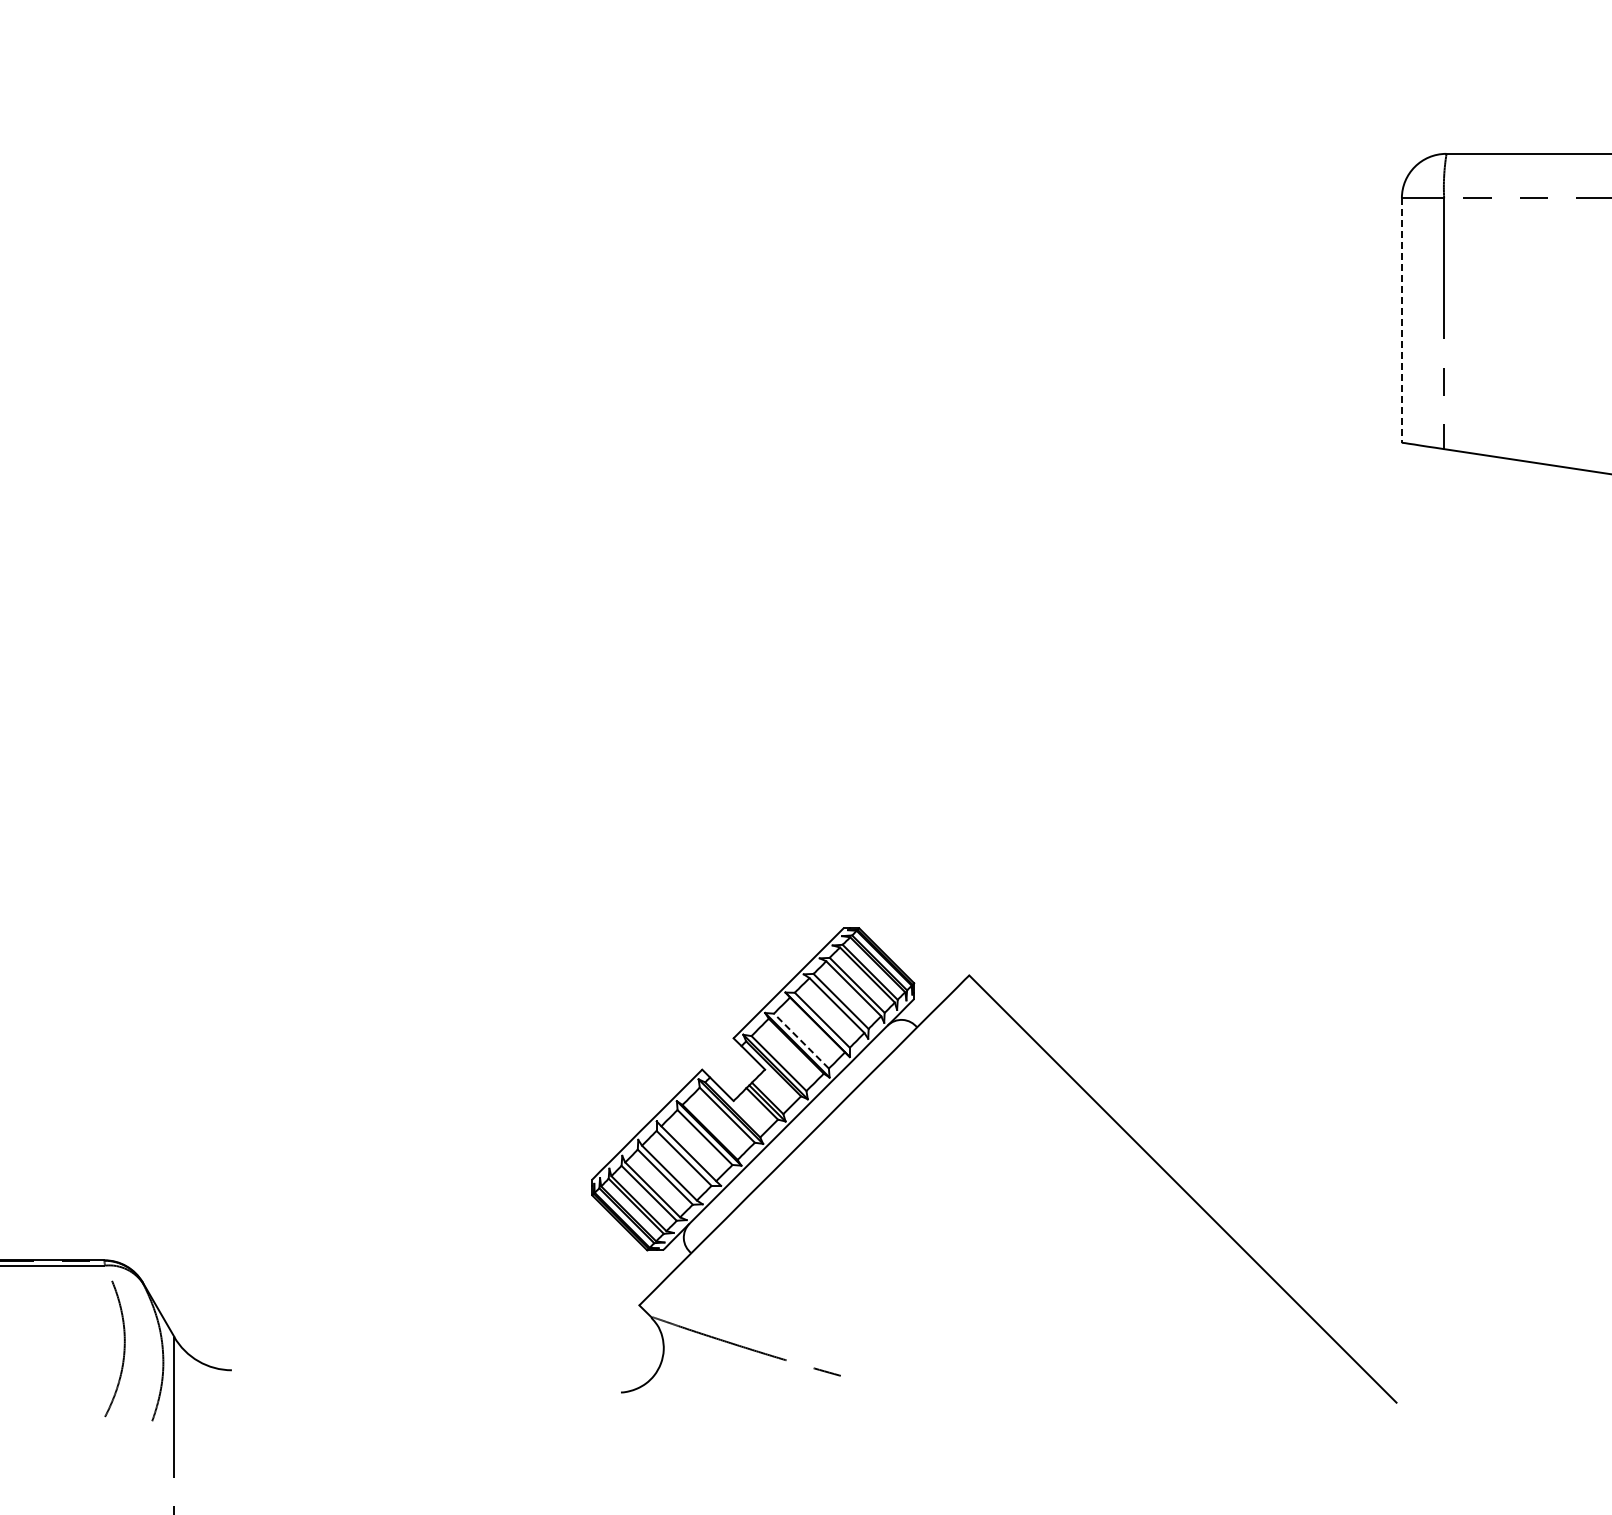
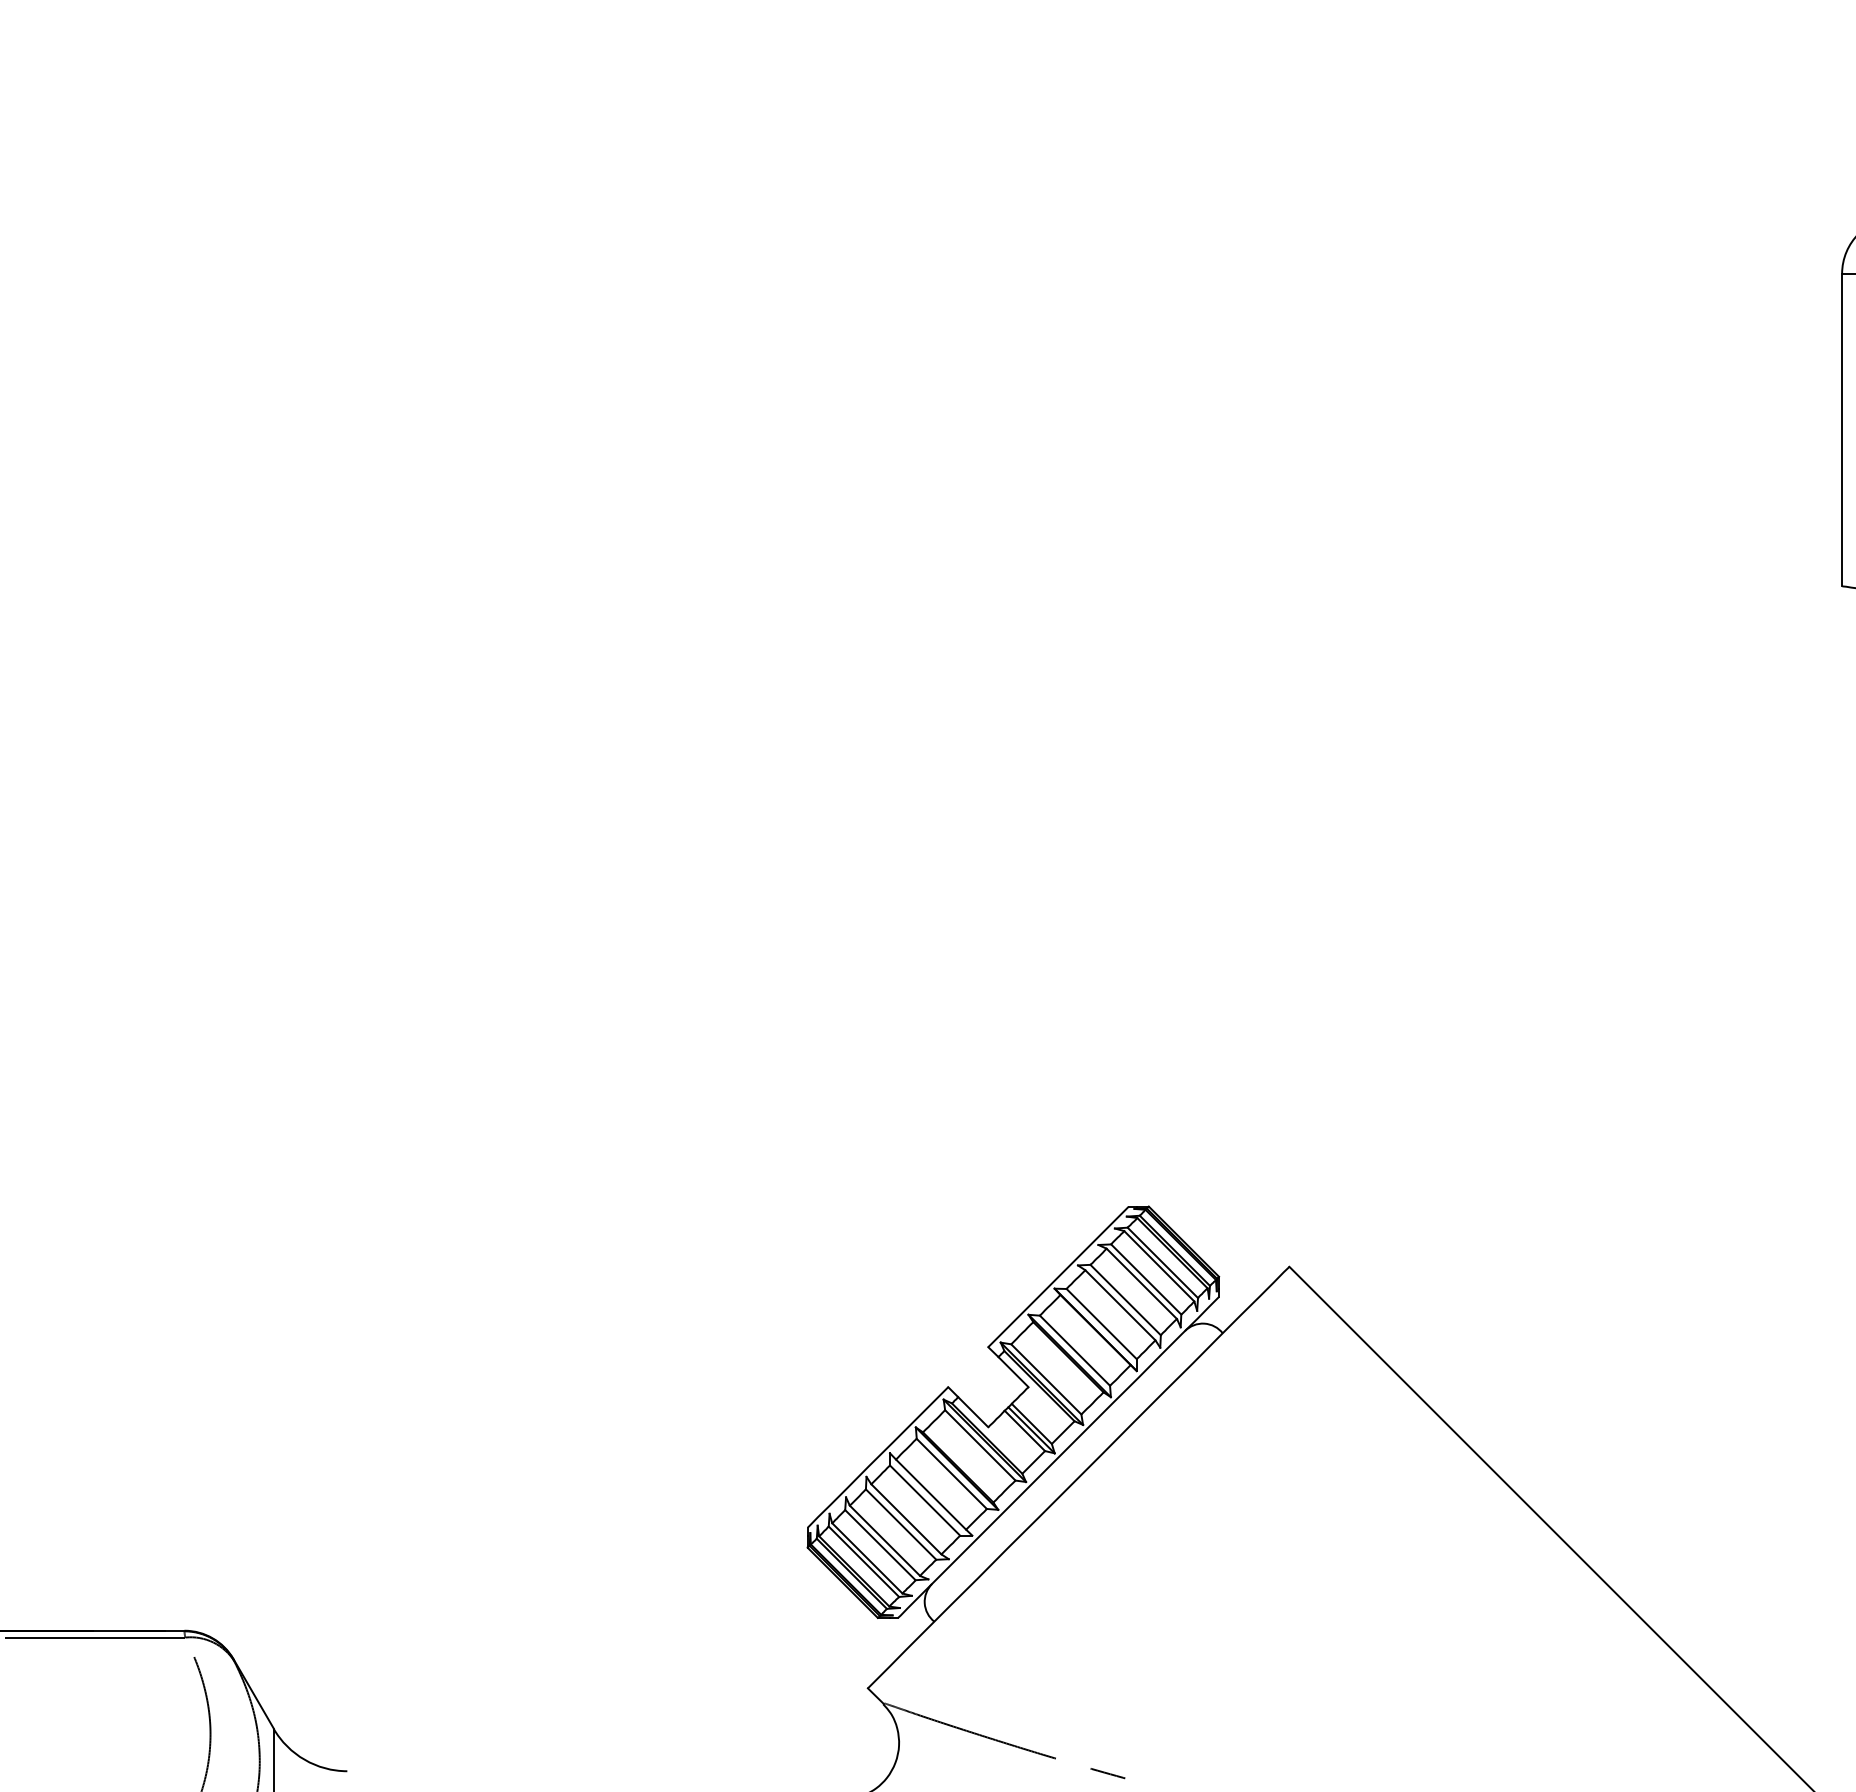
line: (1401, 321) -> (1841, 431), dashed -> solid
line: (801, 1041) -> (1075, 1351), dashed -> solid

